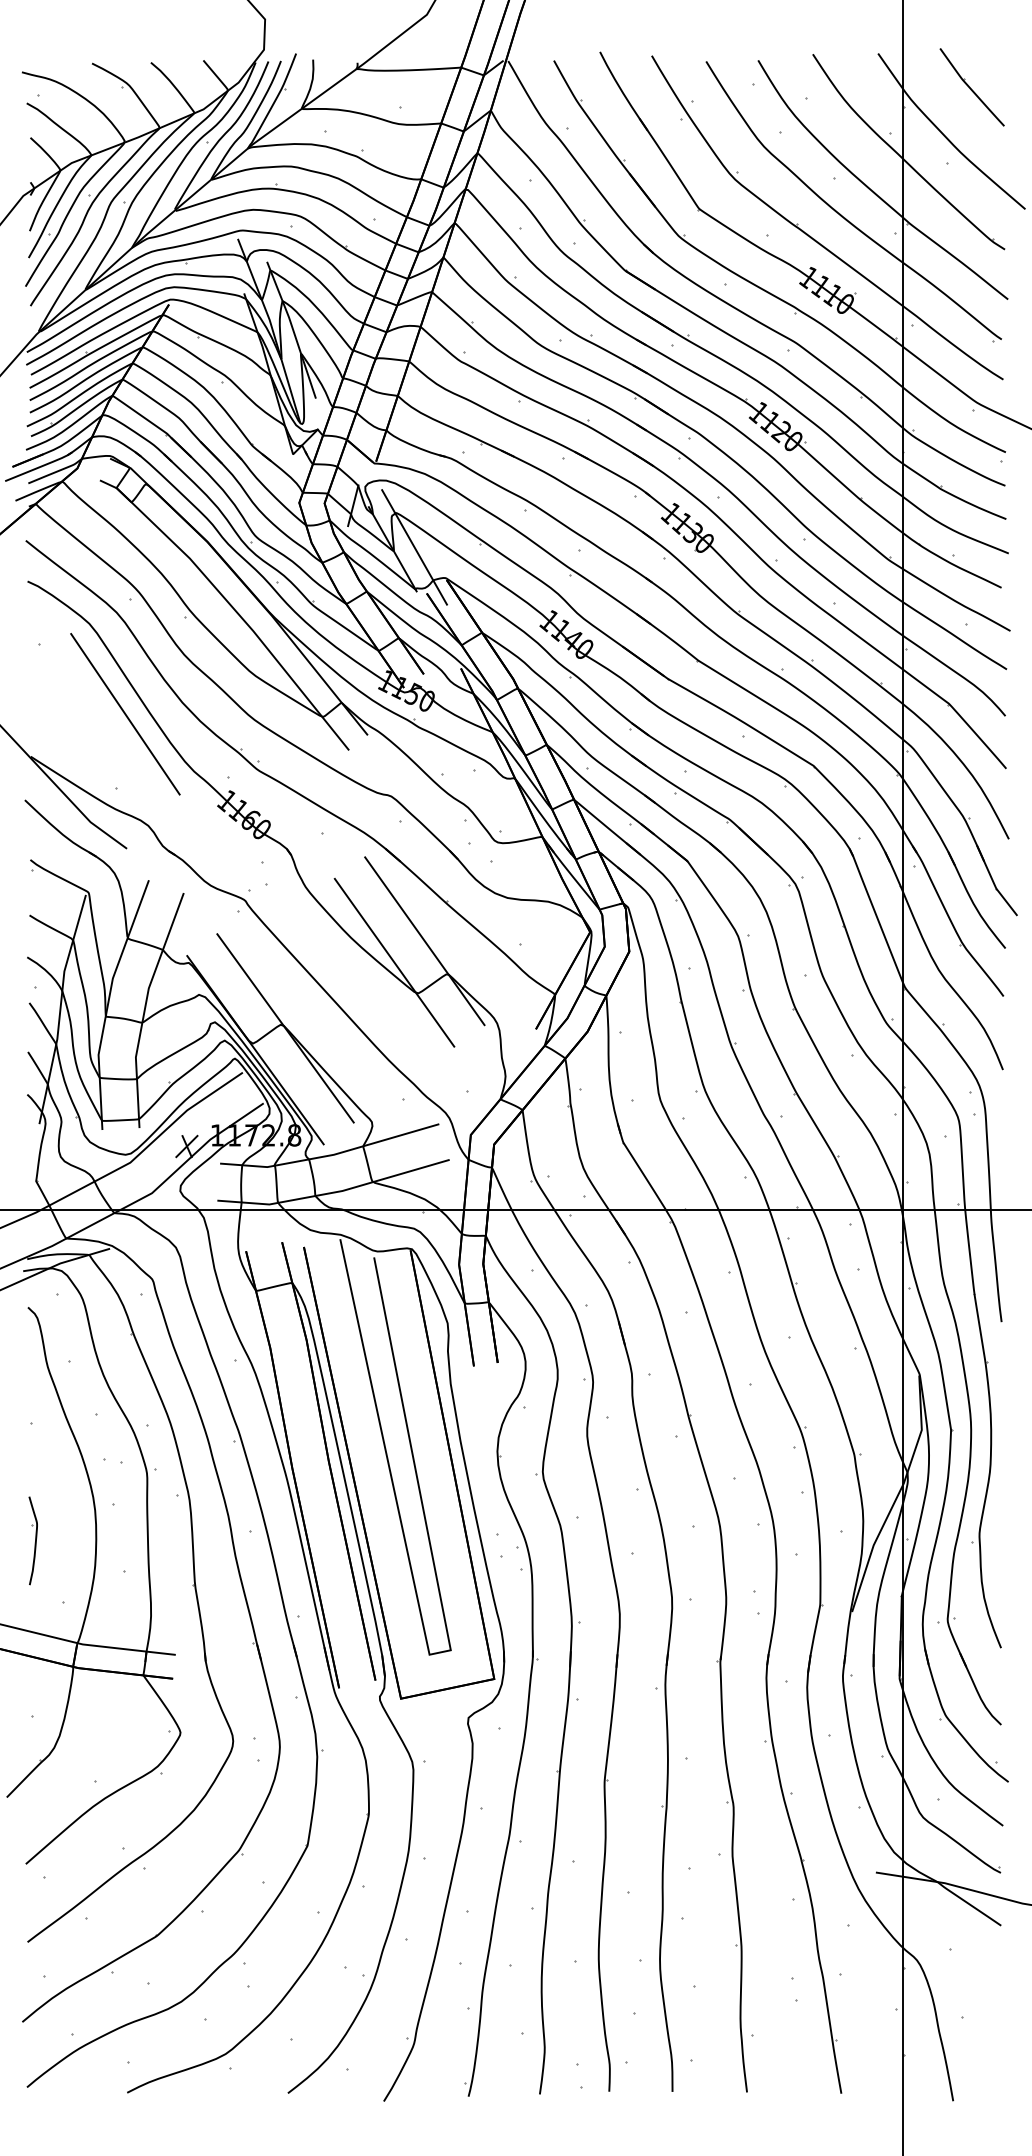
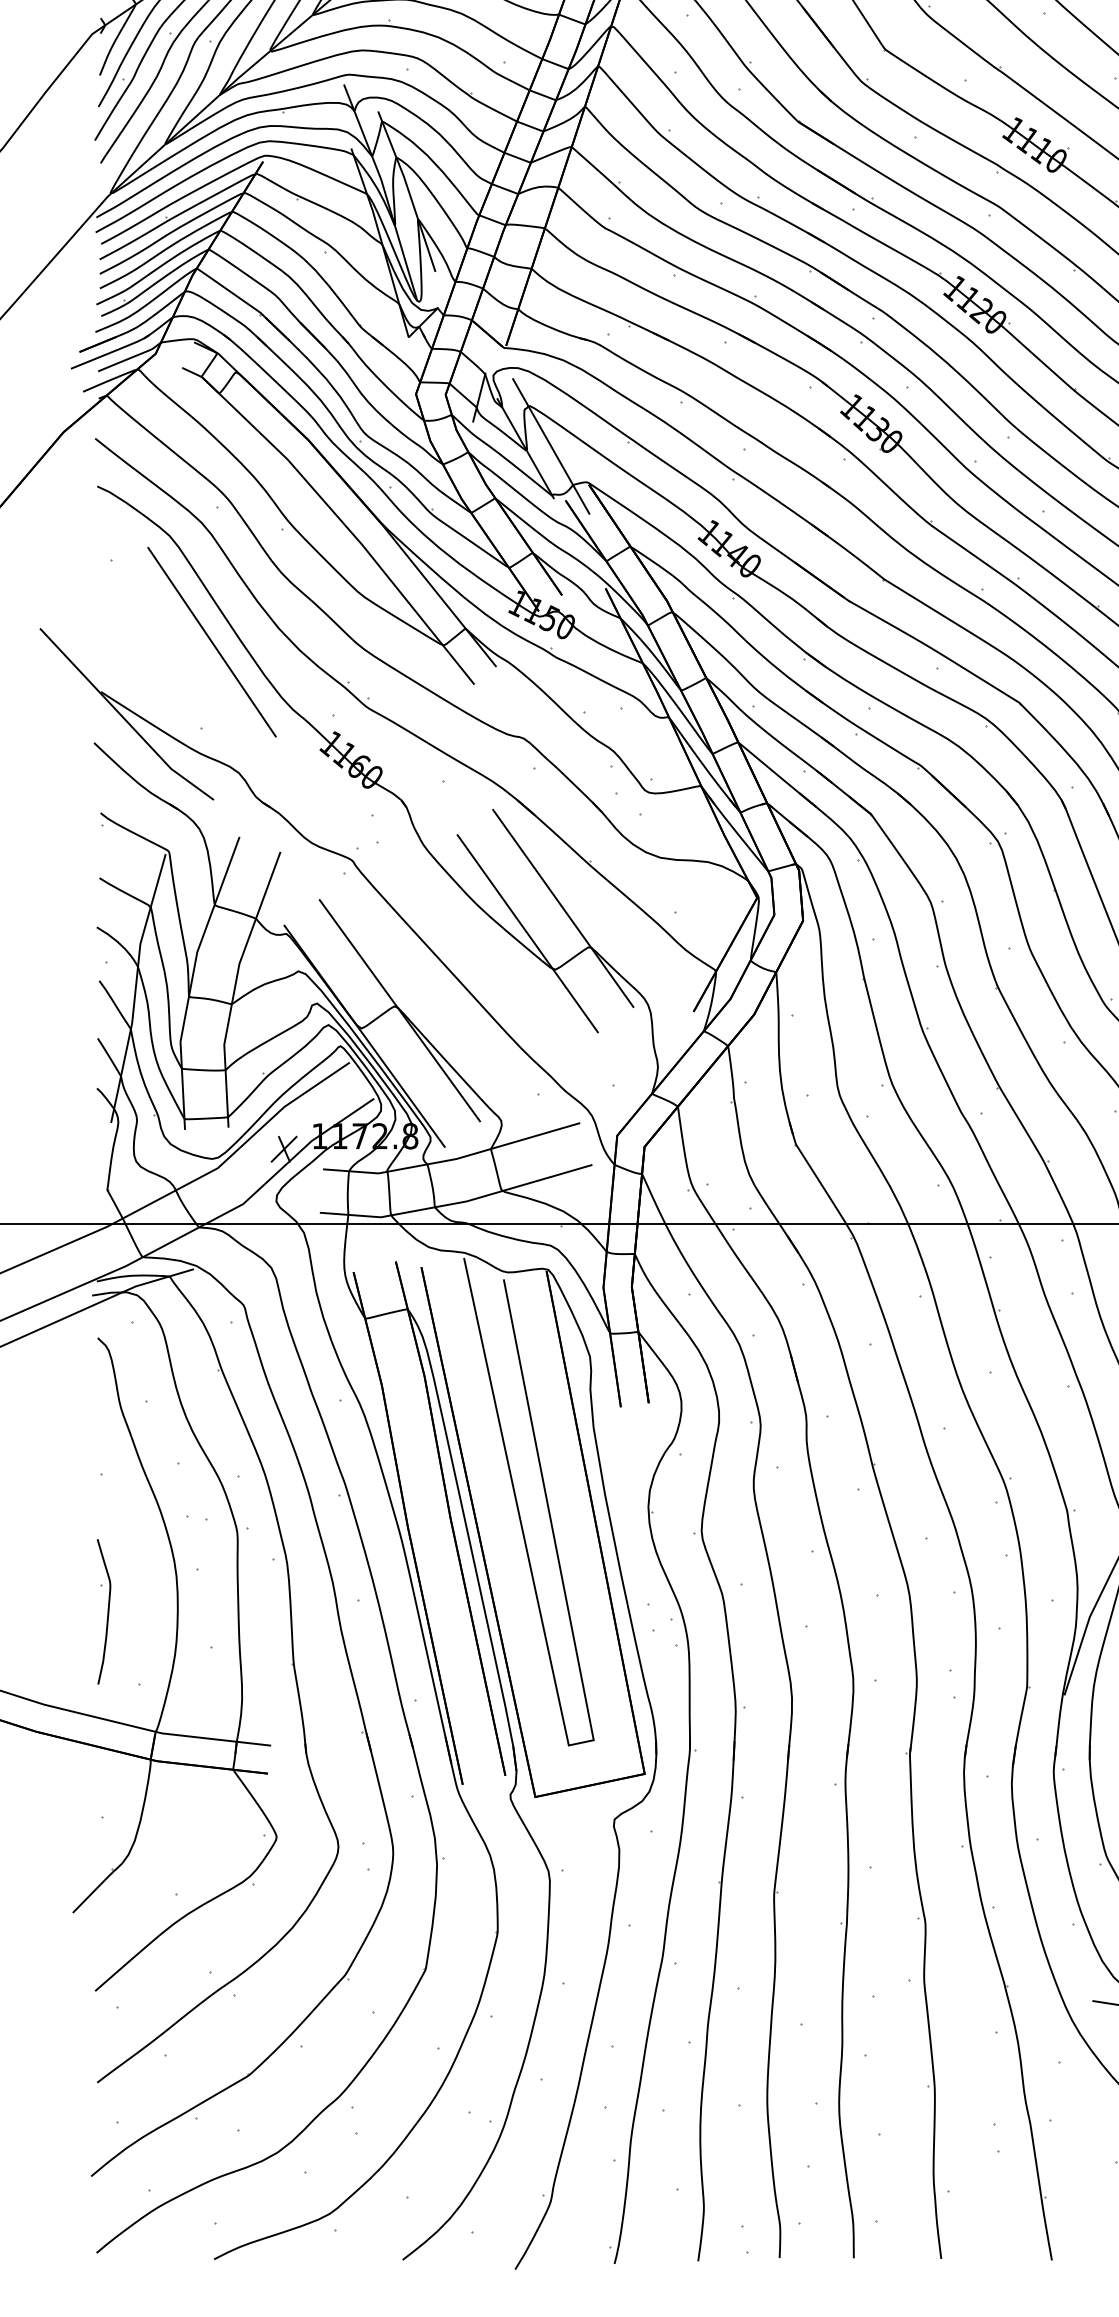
part: (32, 1540) -> (103, 1611), size x1.4

